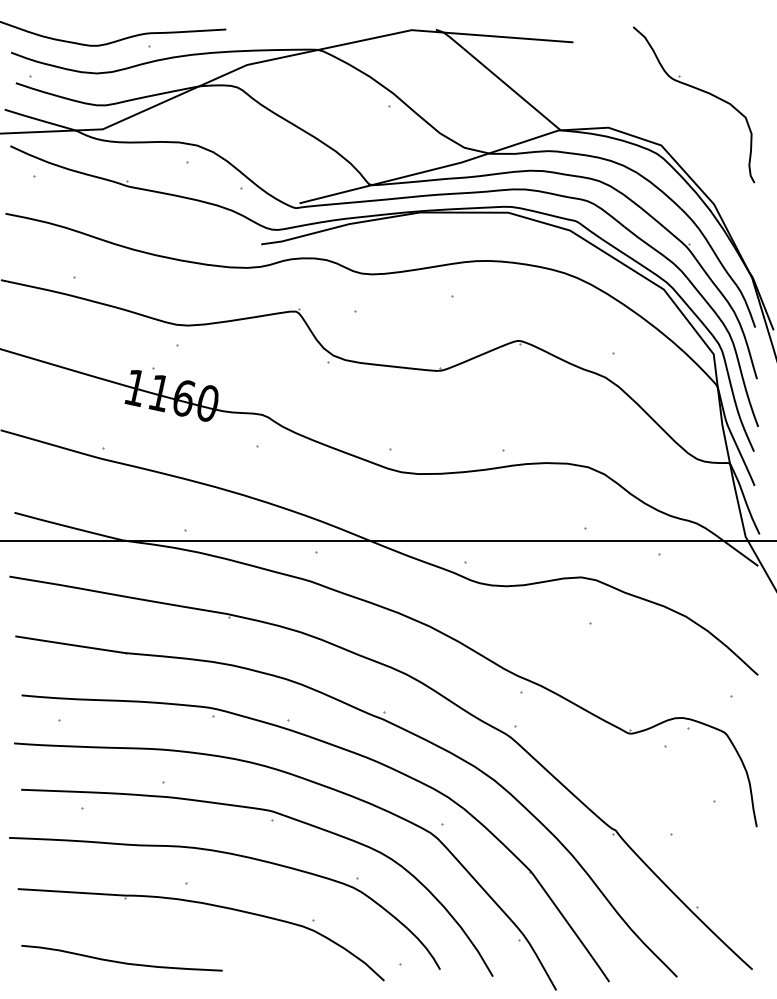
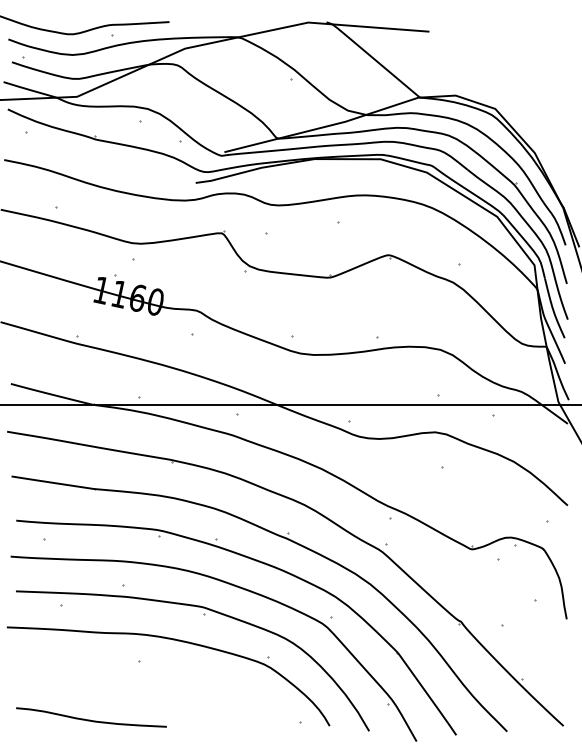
part: (696, 90) -> (521, 67), removed
part: (203, 904) -> (152, 677), removed

